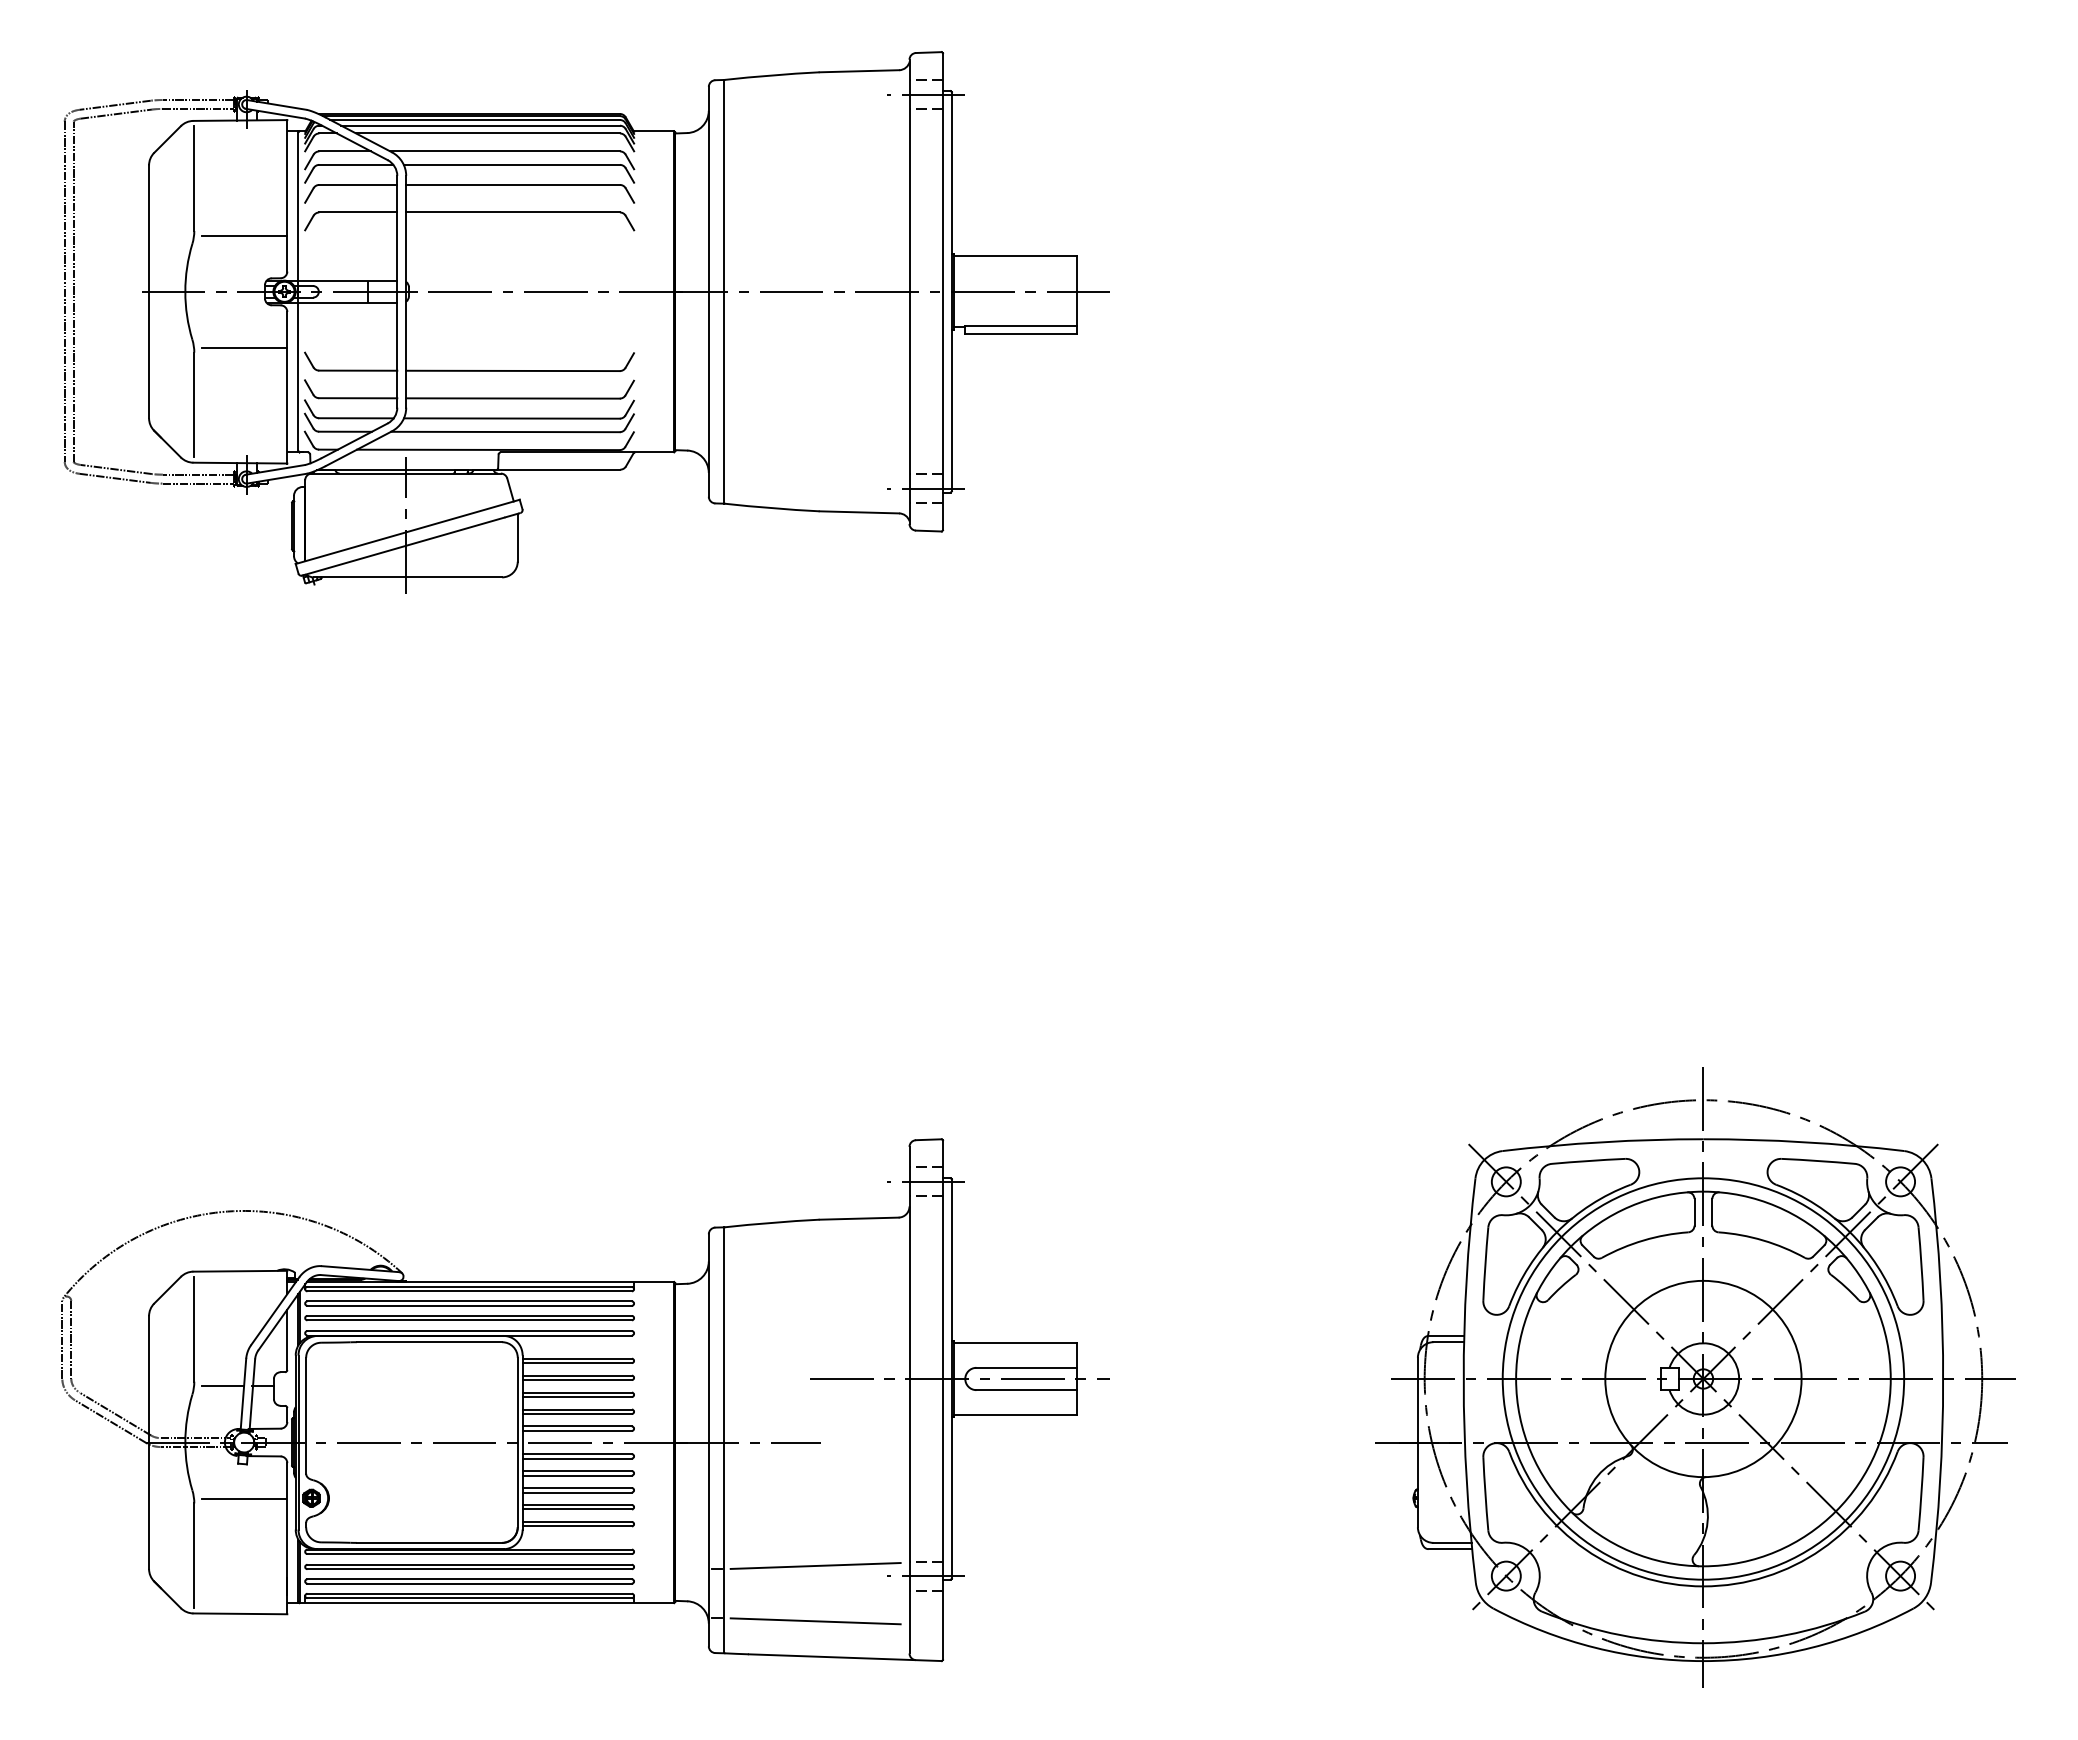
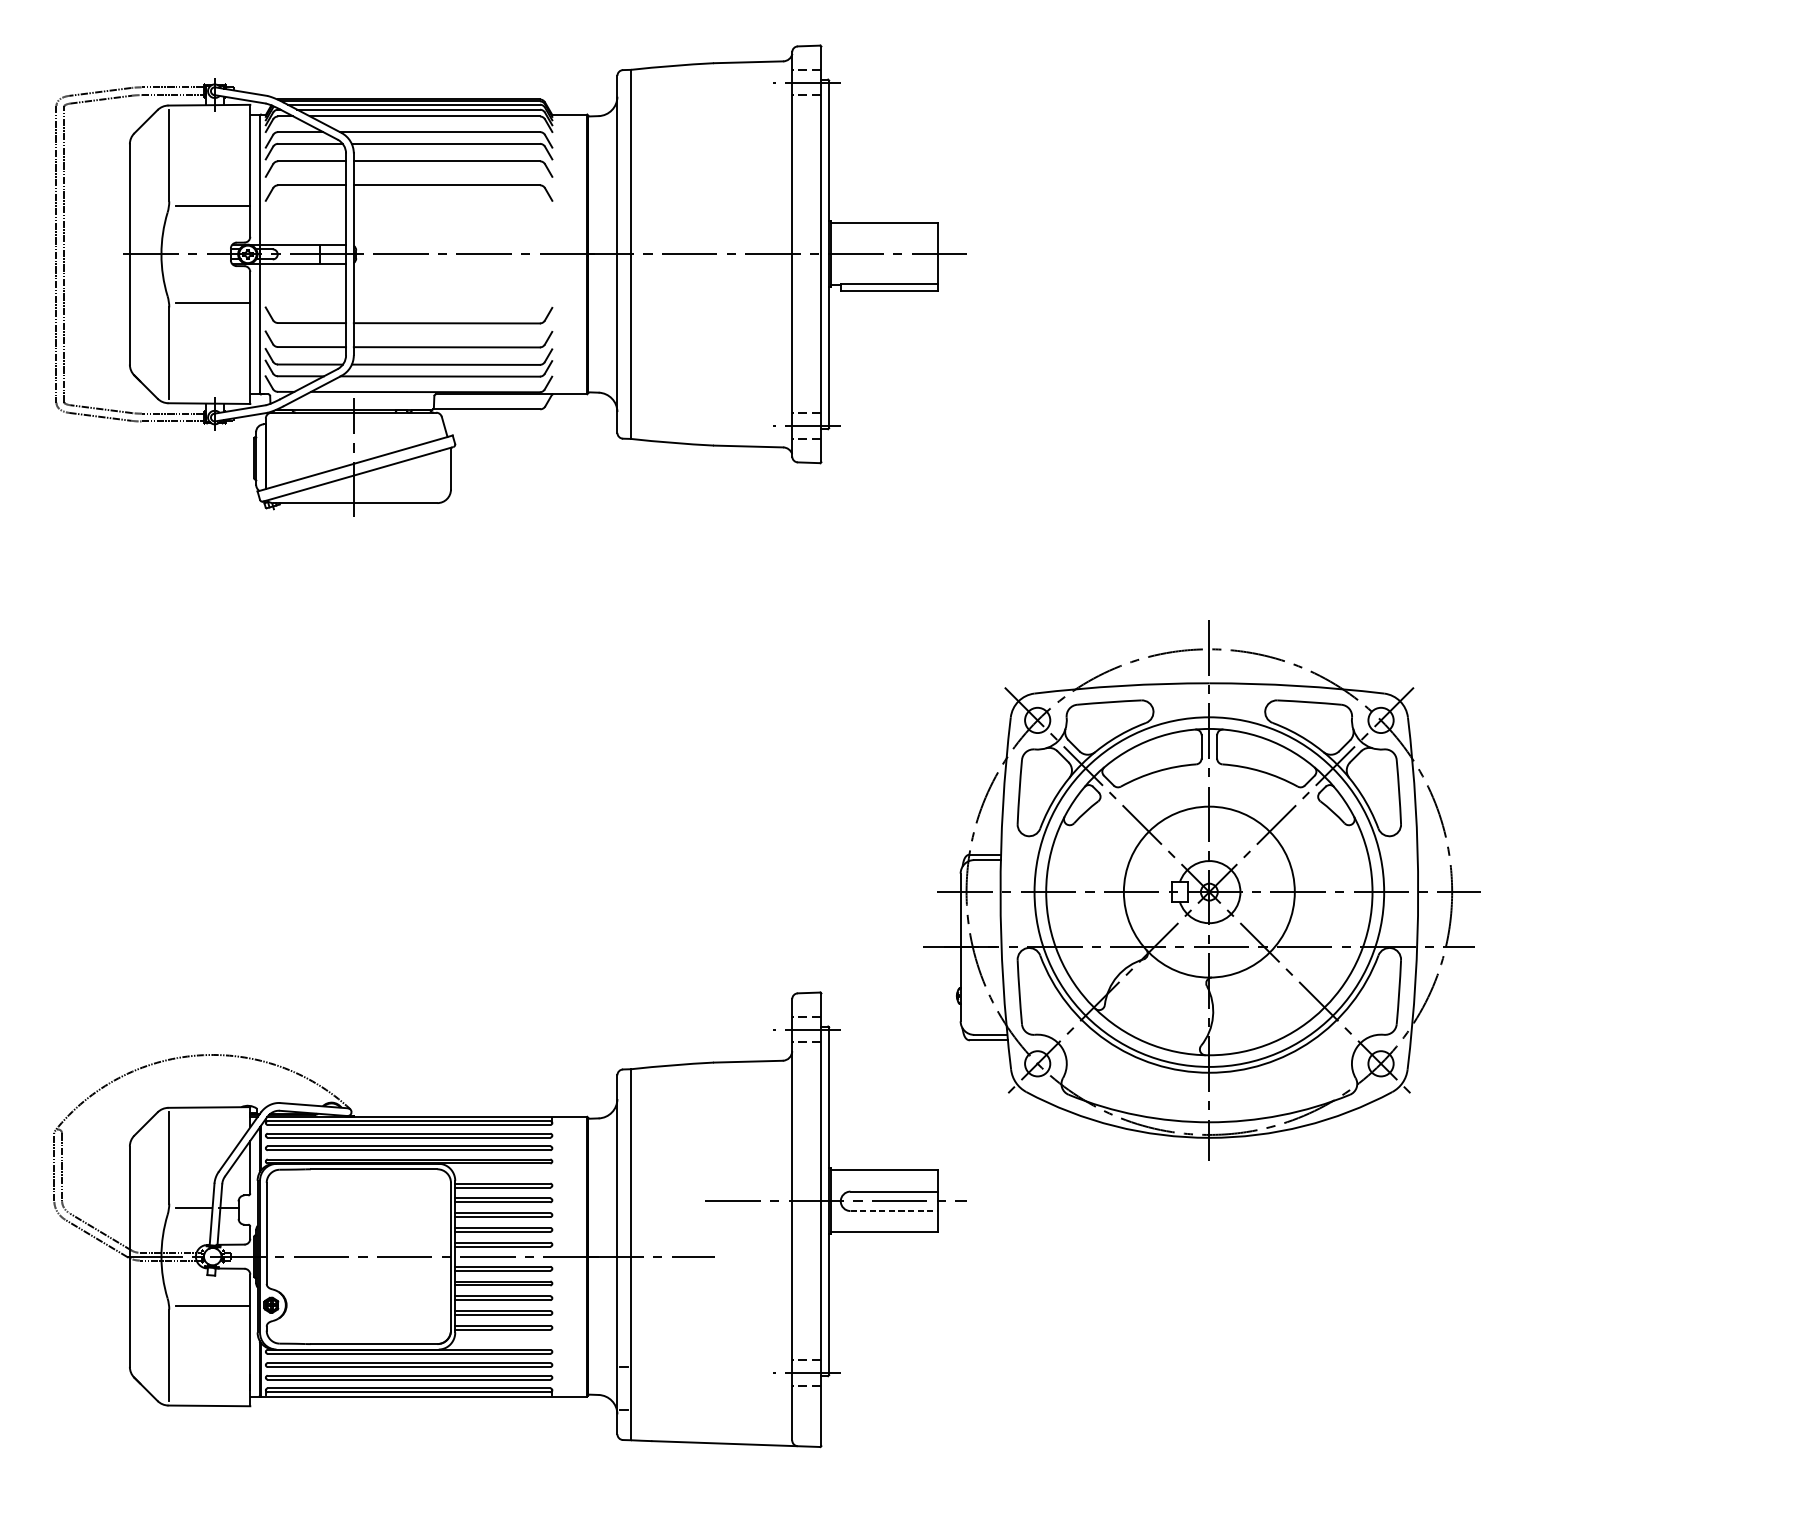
part: (1695, 1377) -> (1202, 890), moved
line: (1027, 1390) -> (894, 1211), solid -> dashed
line: (815, 1565) -> (710, 1363), removed
line: (815, 1621) -> (710, 1412), removed

